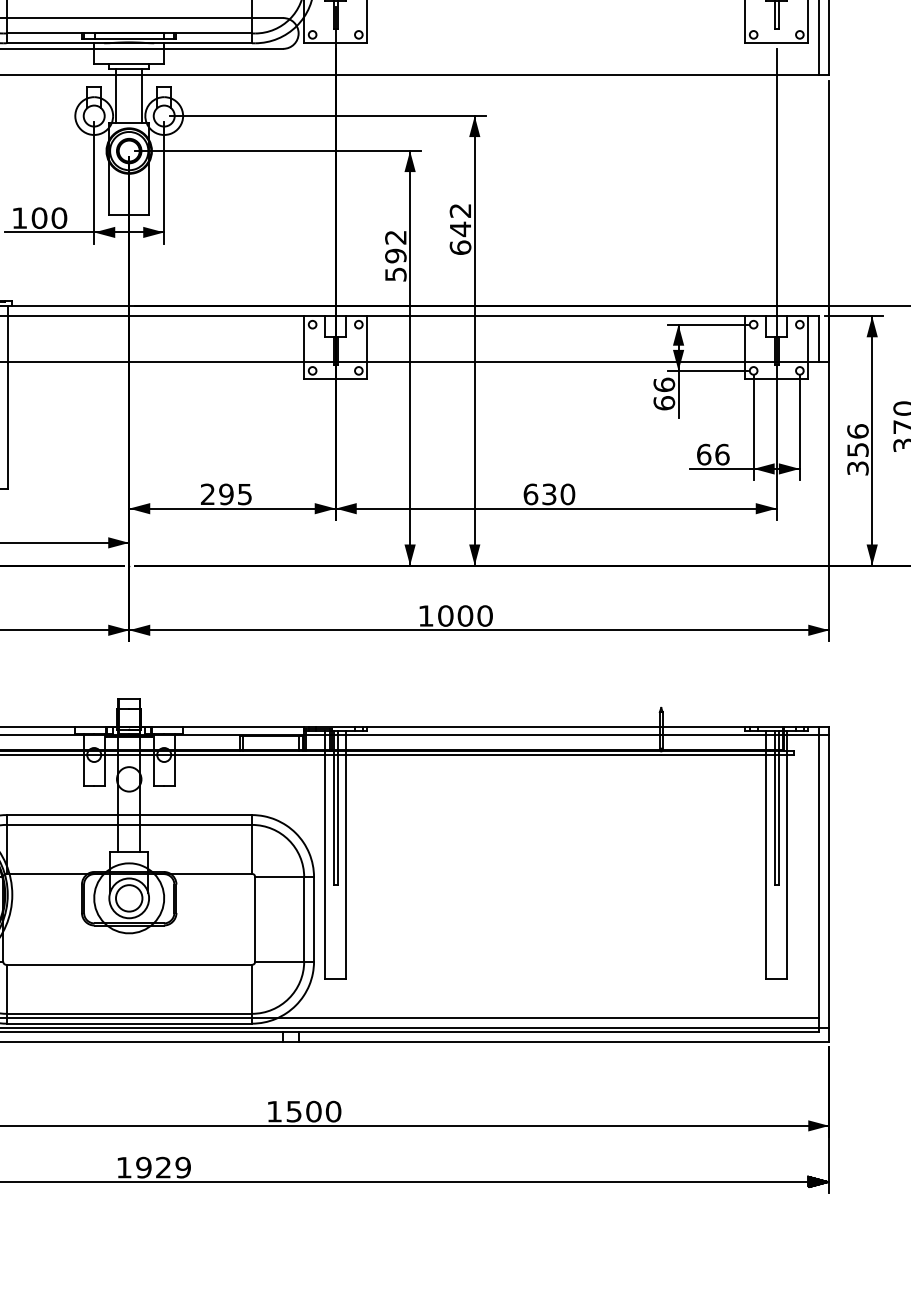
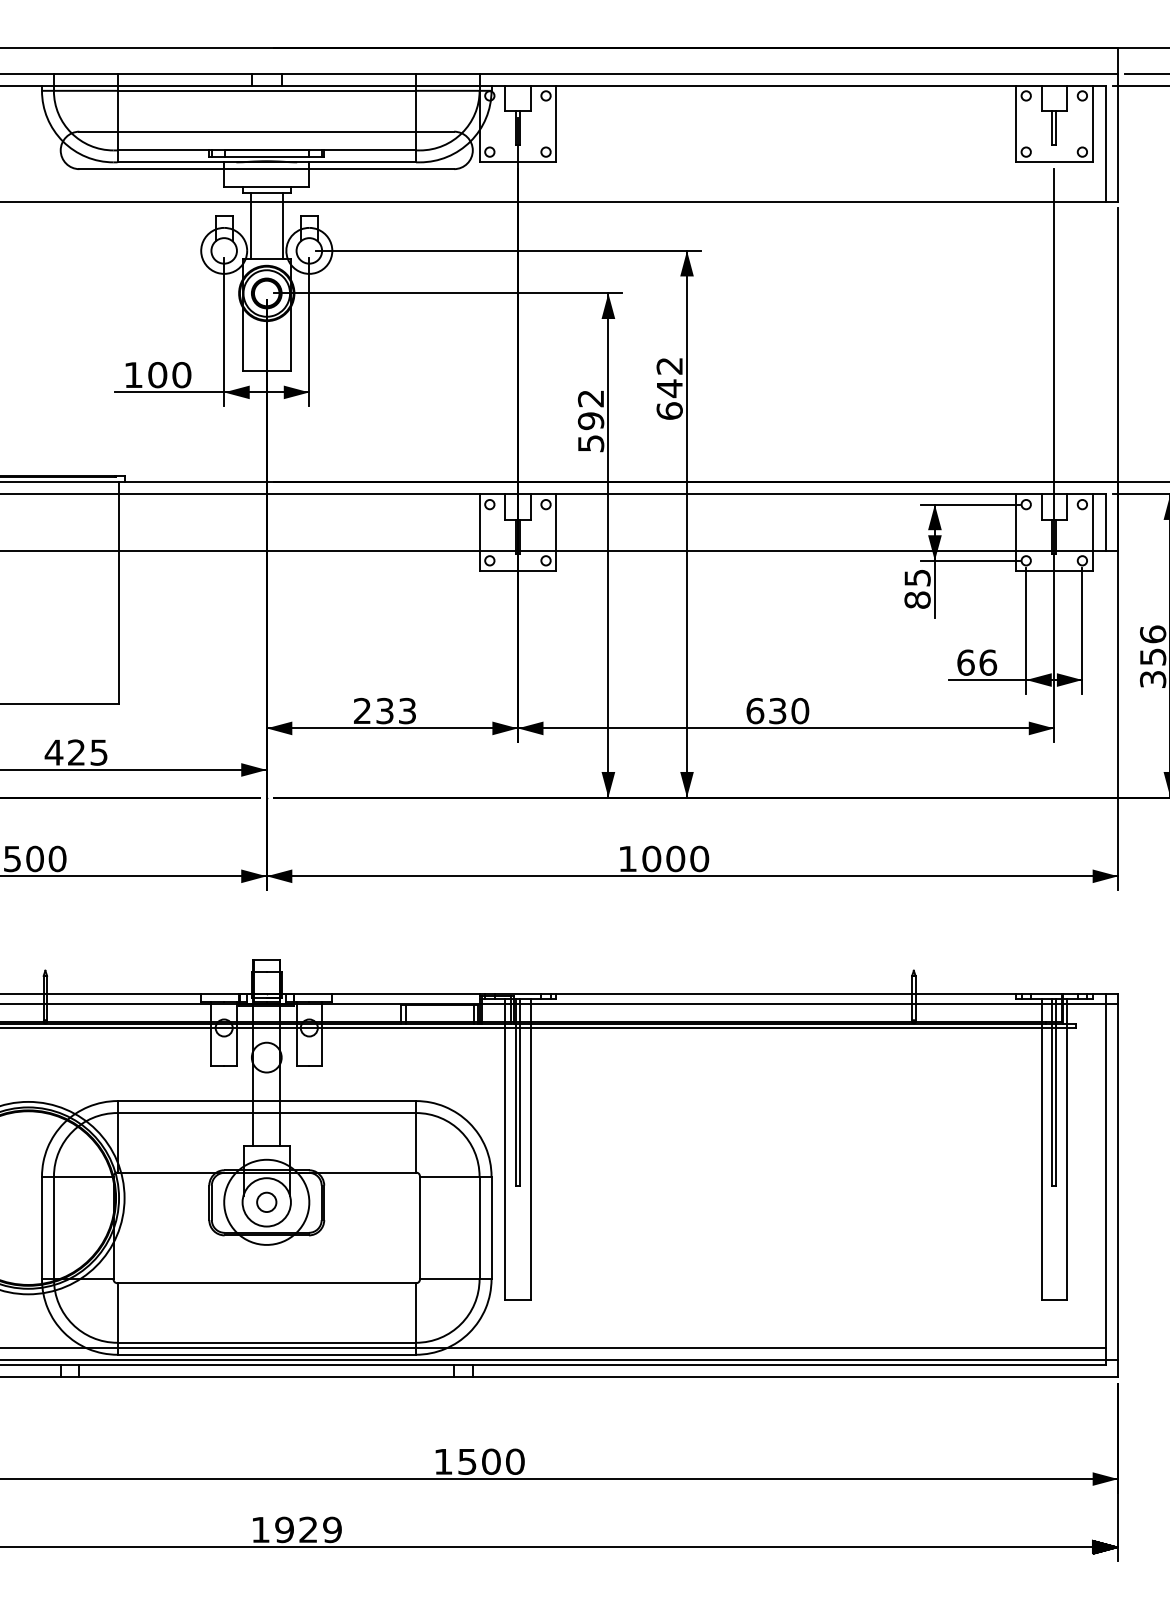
text: (664, 393) -> (917, 588), 66 -> 85
text: (235, 493) -> (395, 710), 295 -> 233
circle: (129, 898) -> (266, 1202), size x0.6

